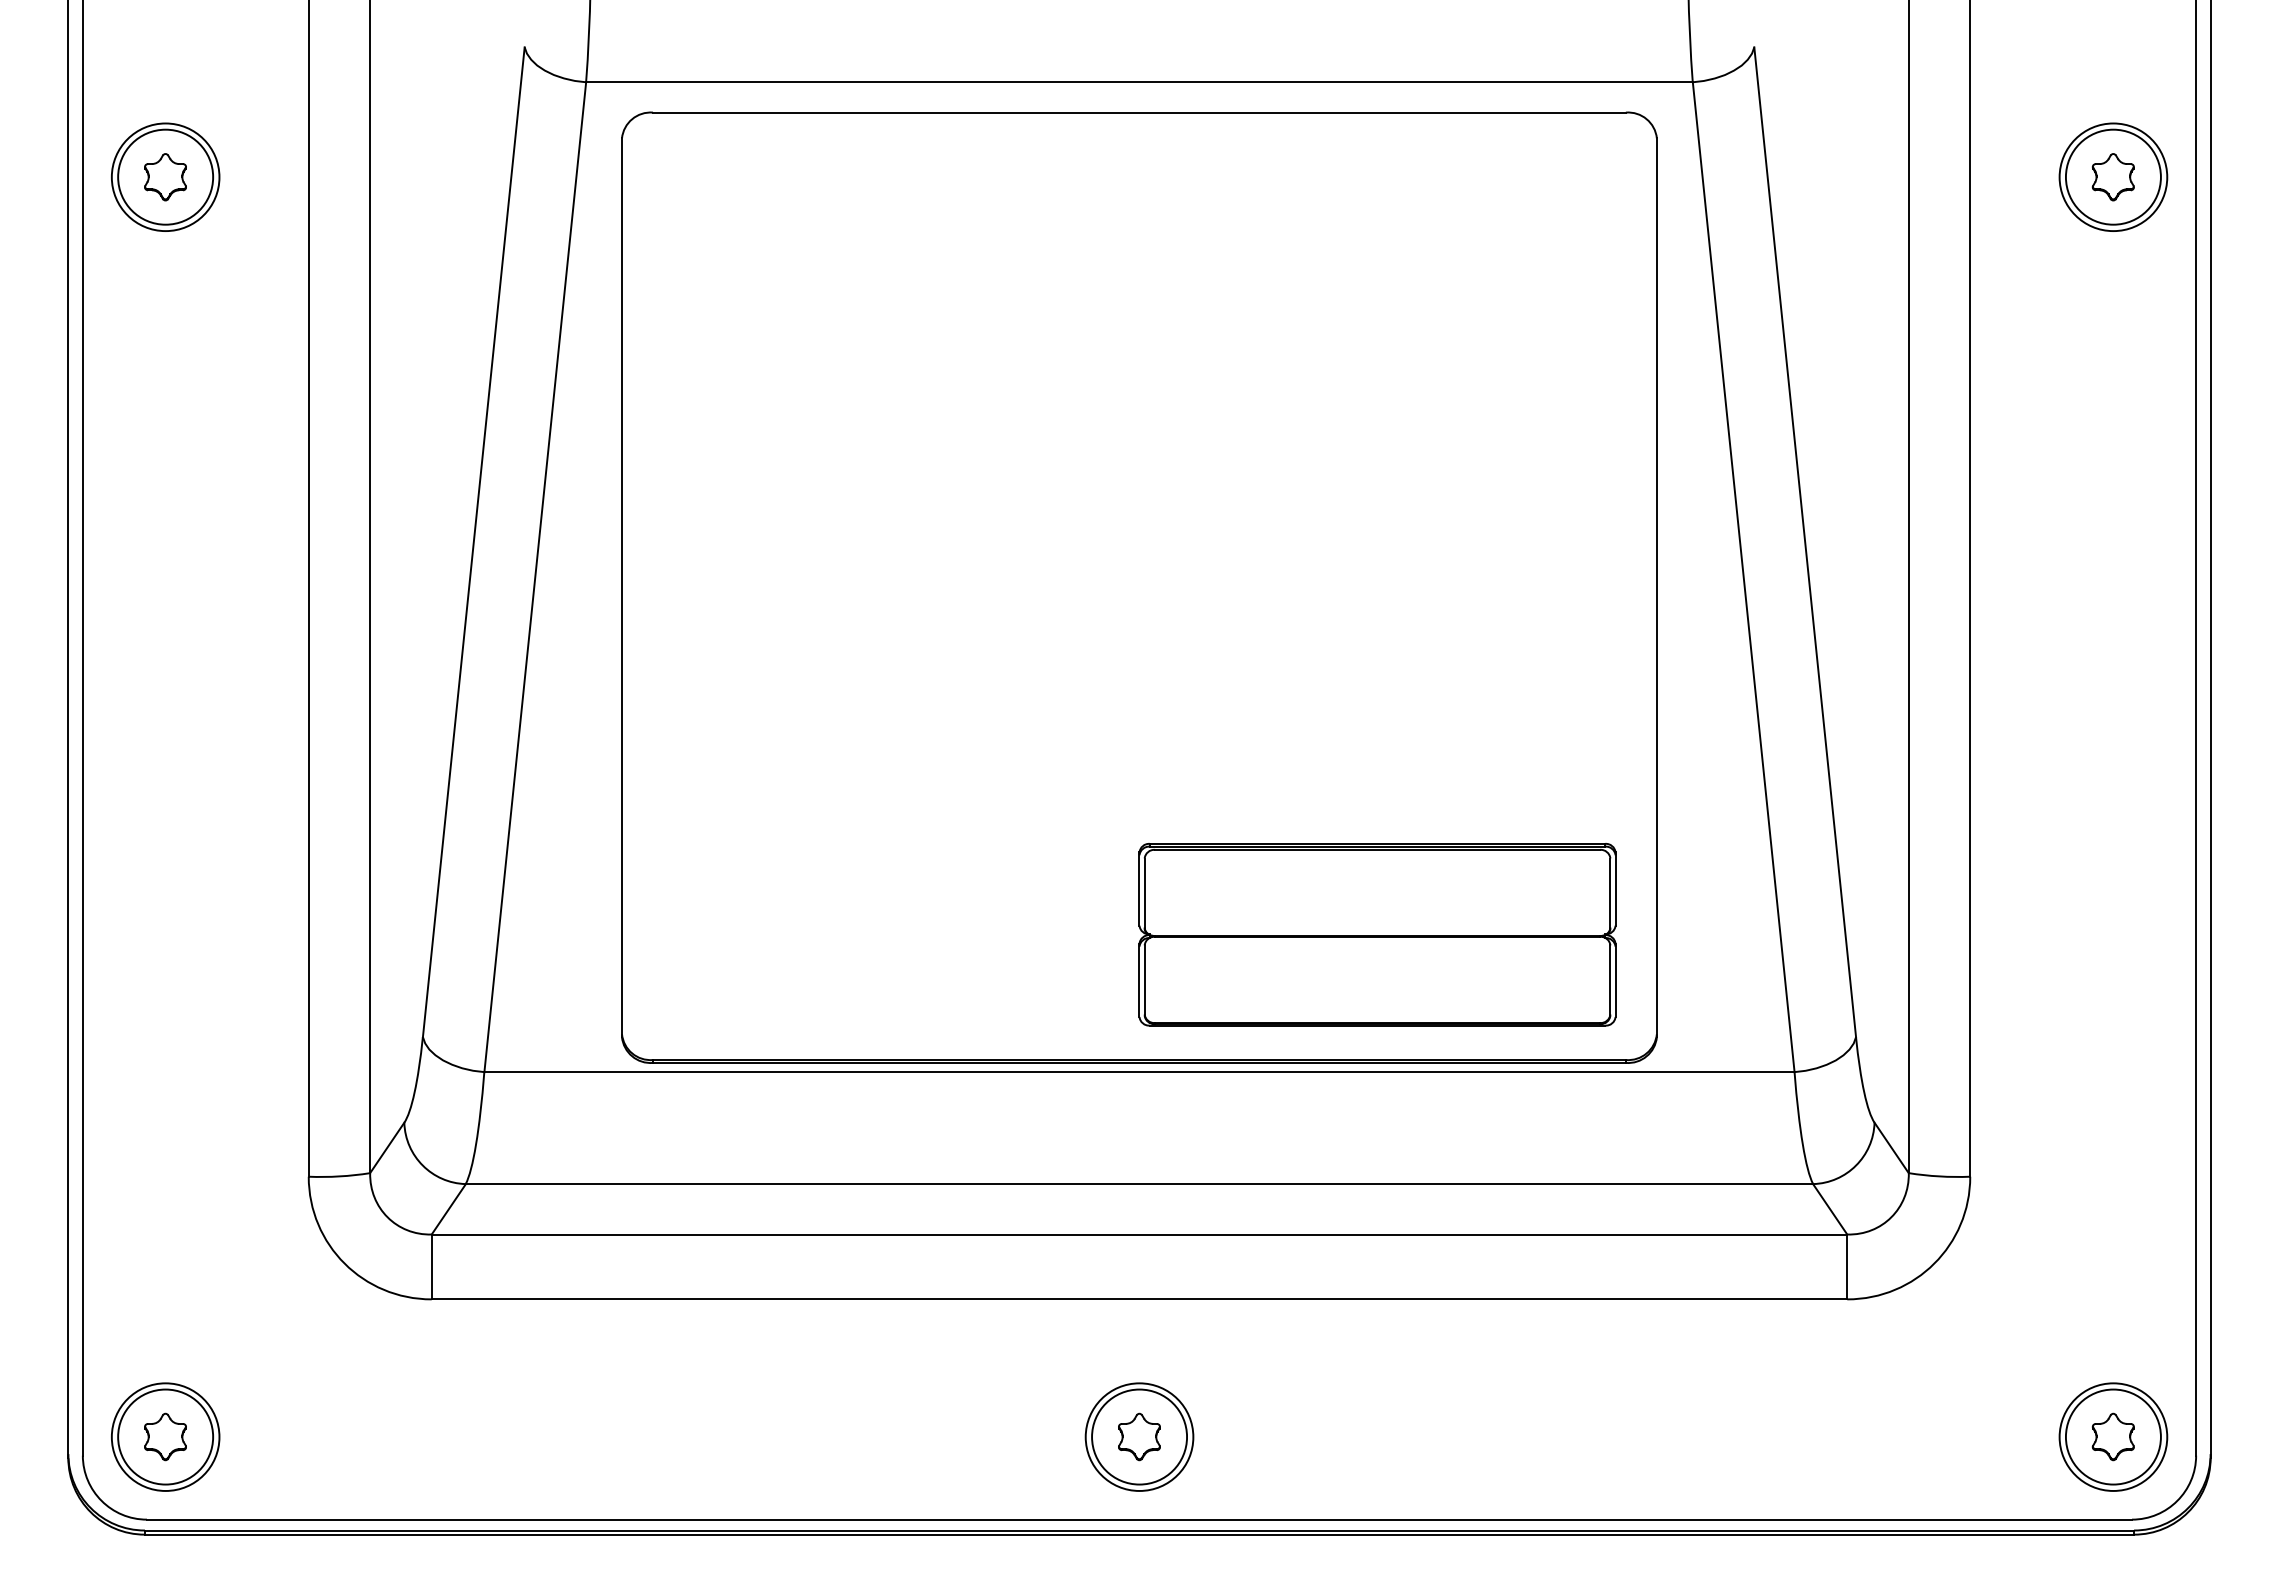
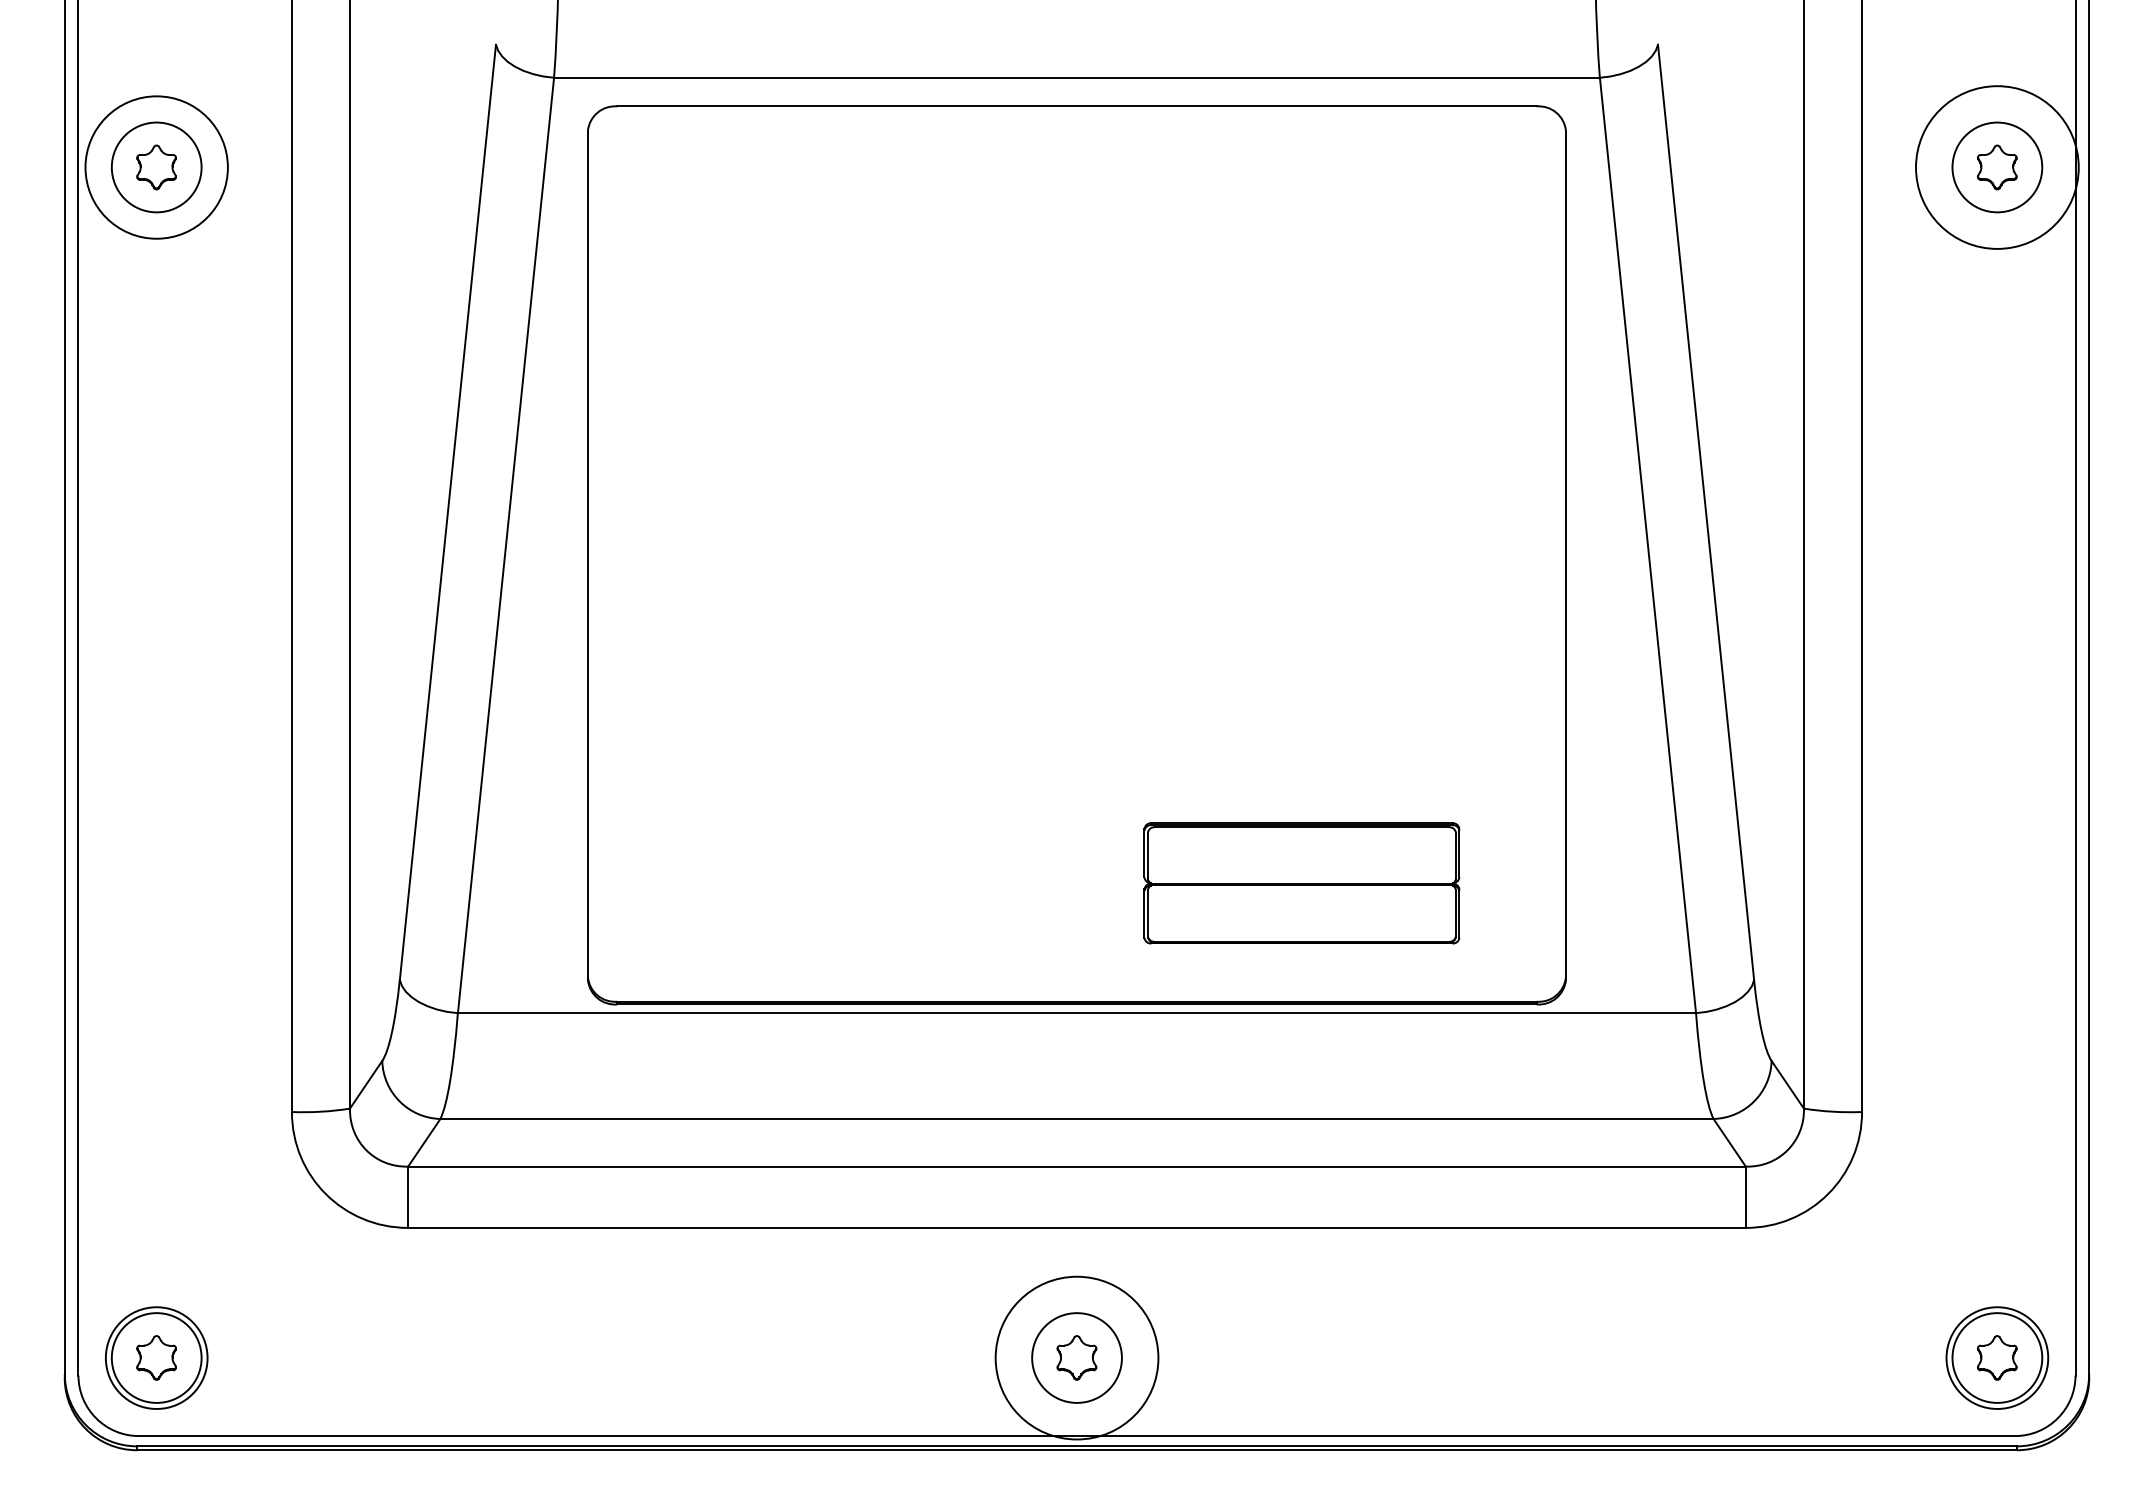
circle: (165, 177) -> (156, 167), size x1.4
circle: (2113, 177) -> (1997, 167), size x1.6
part: (1377, 934) -> (1301, 883), size x0.7
circle: (1139, 1436) -> (1077, 1357), size x1.6

